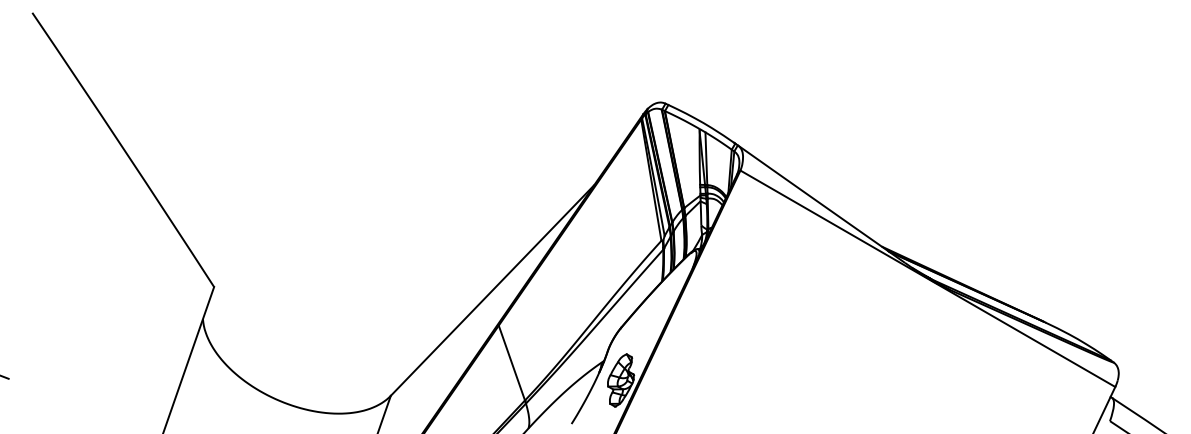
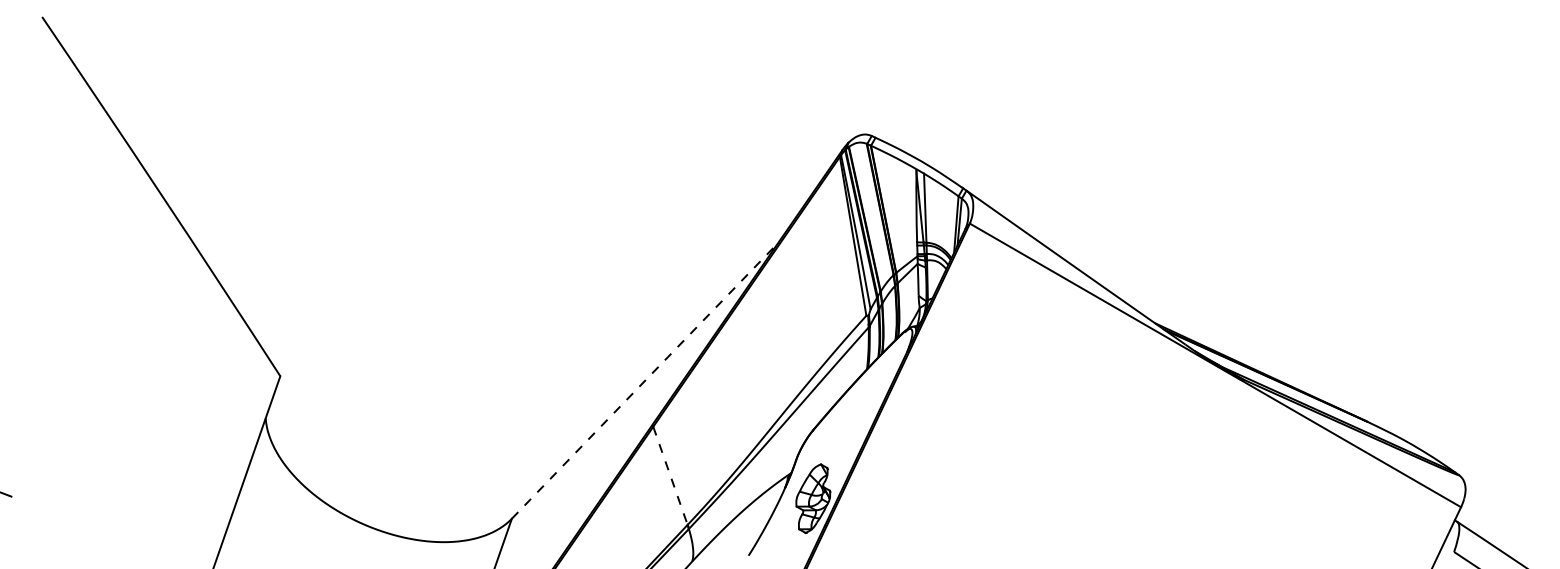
line: (492, 290) -> (645, 380), solid -> dashed
line: (511, 363) -> (669, 476), solid -> dashed

